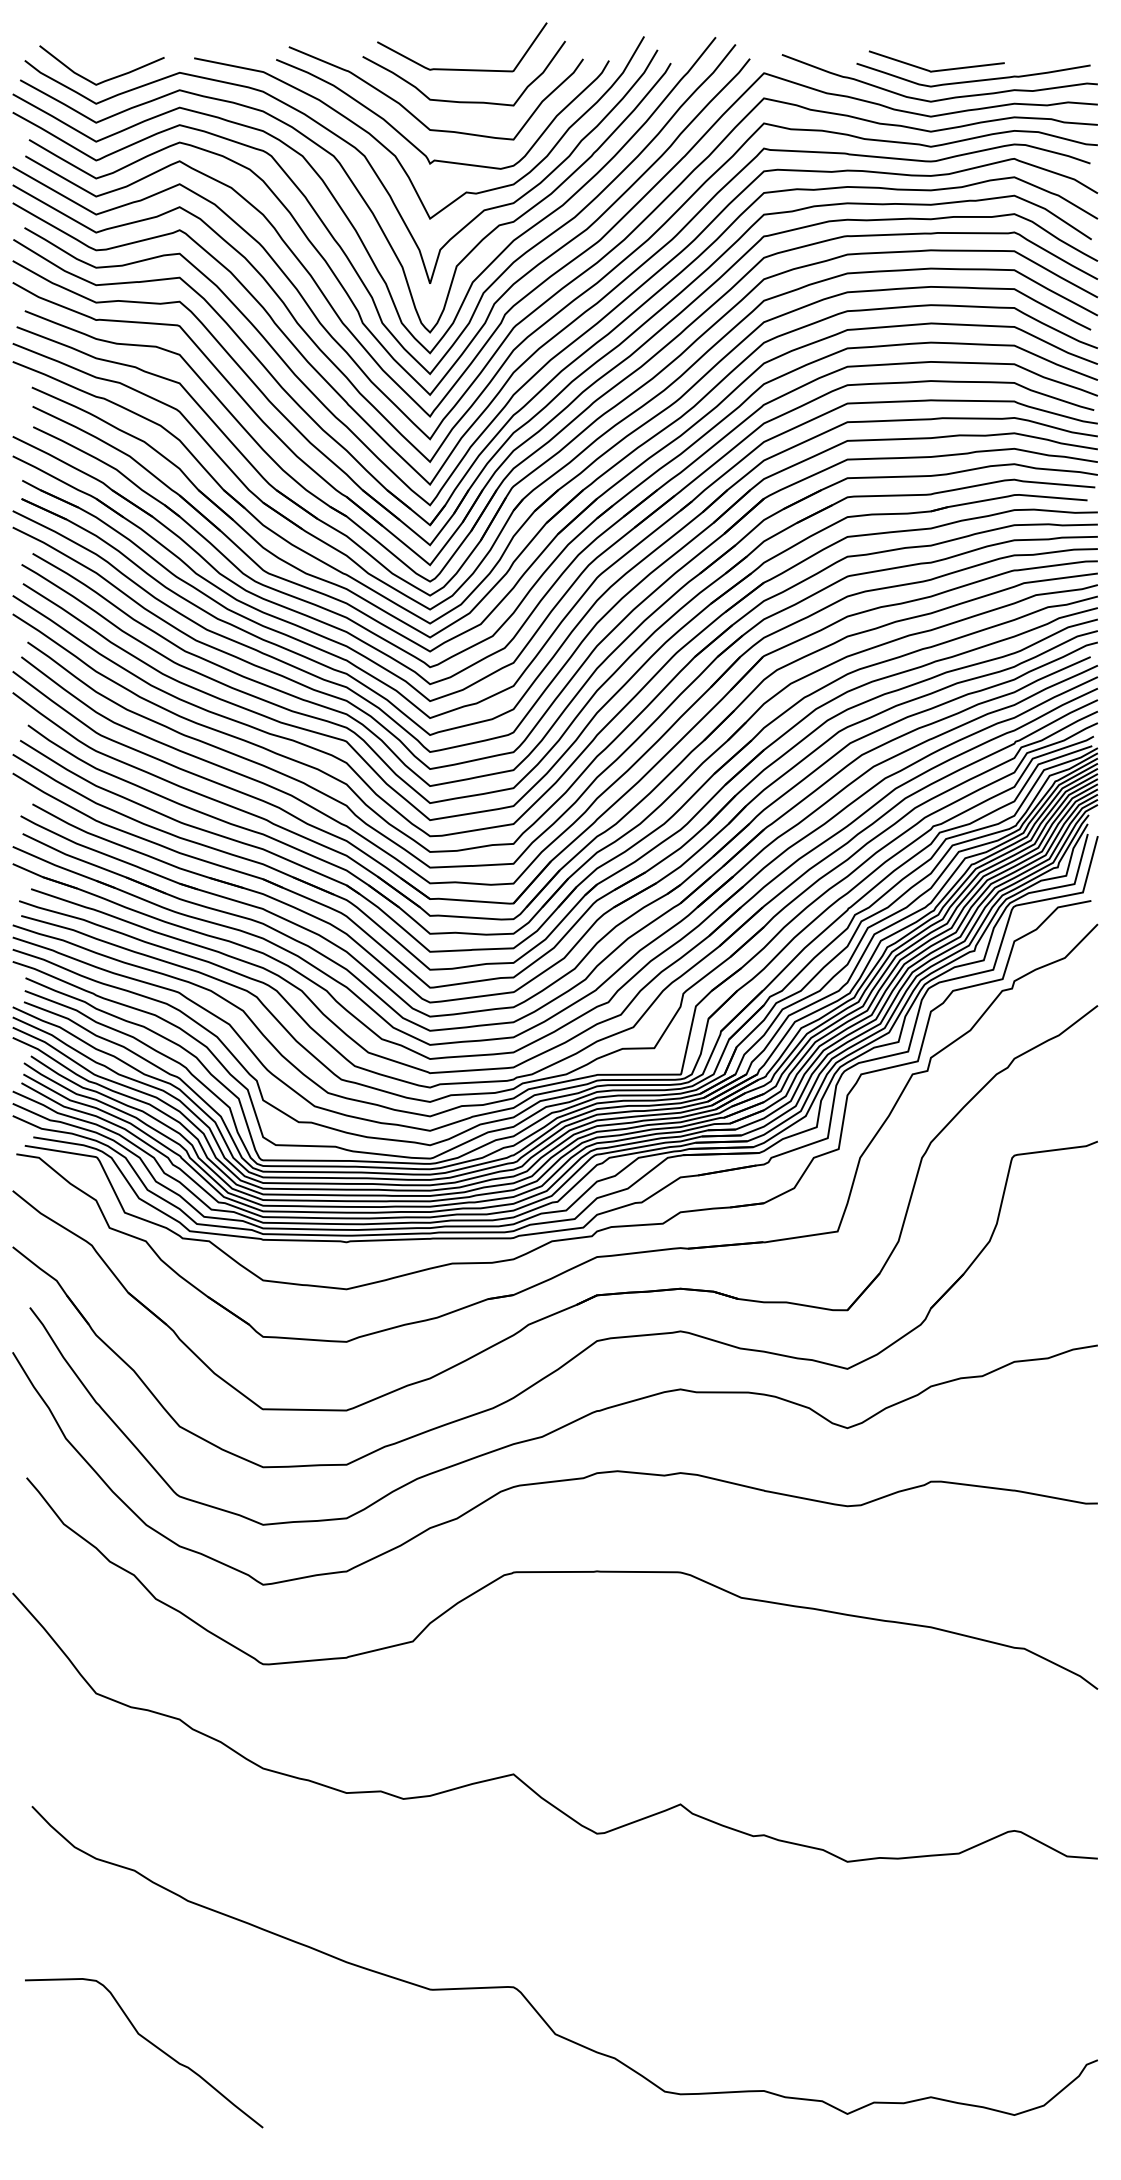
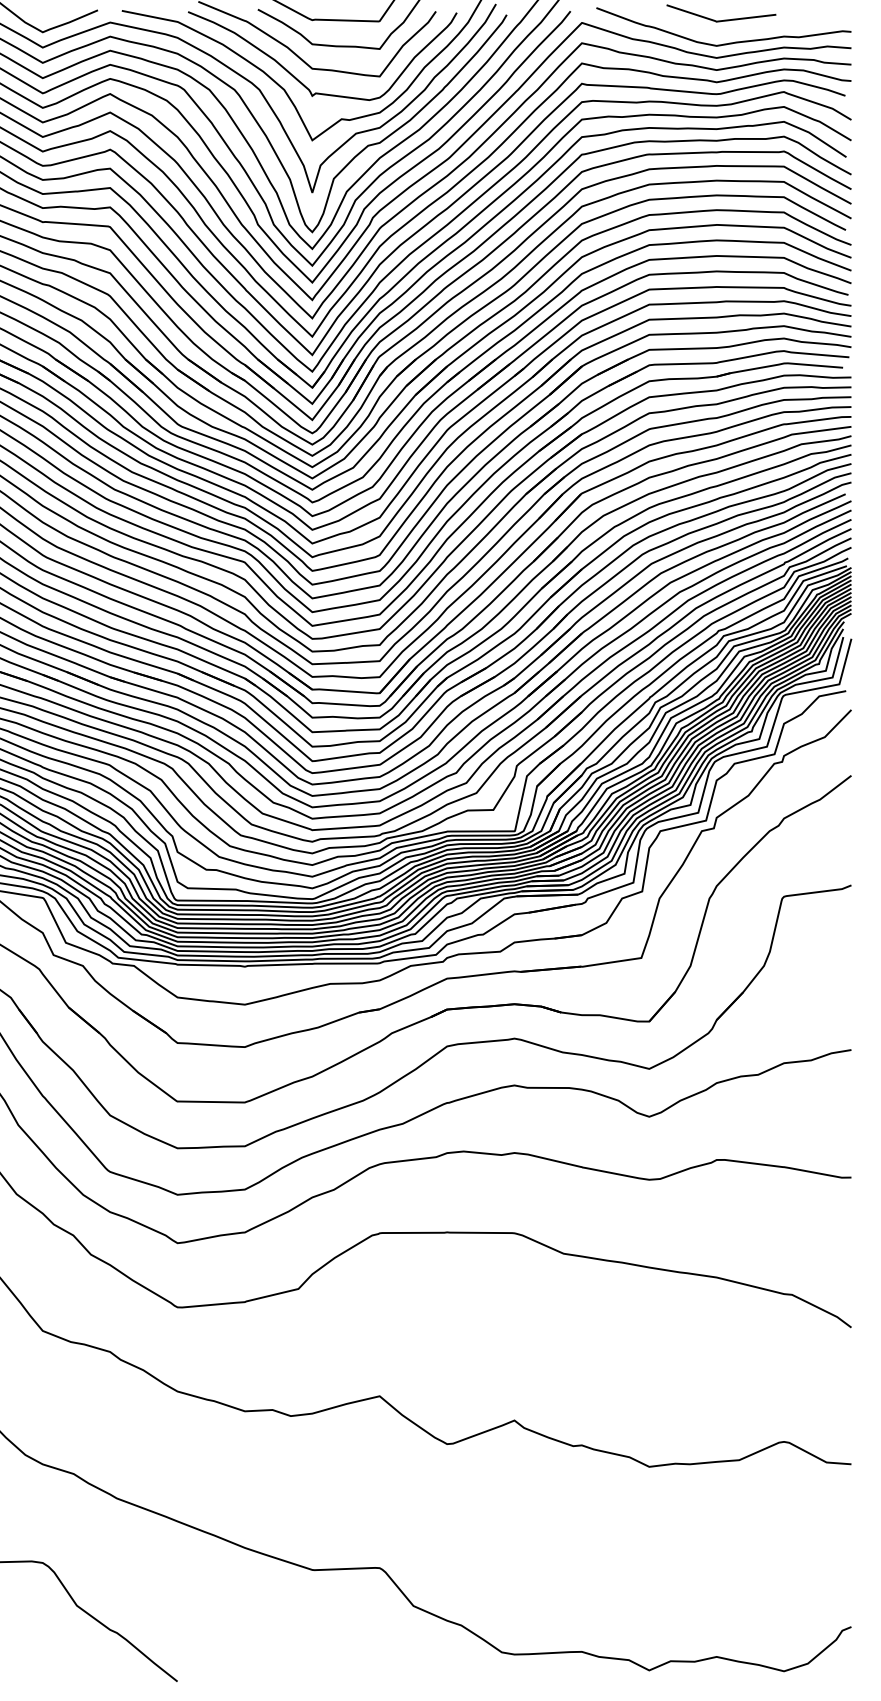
curve: (973, 80) -> (751, 28), removed

